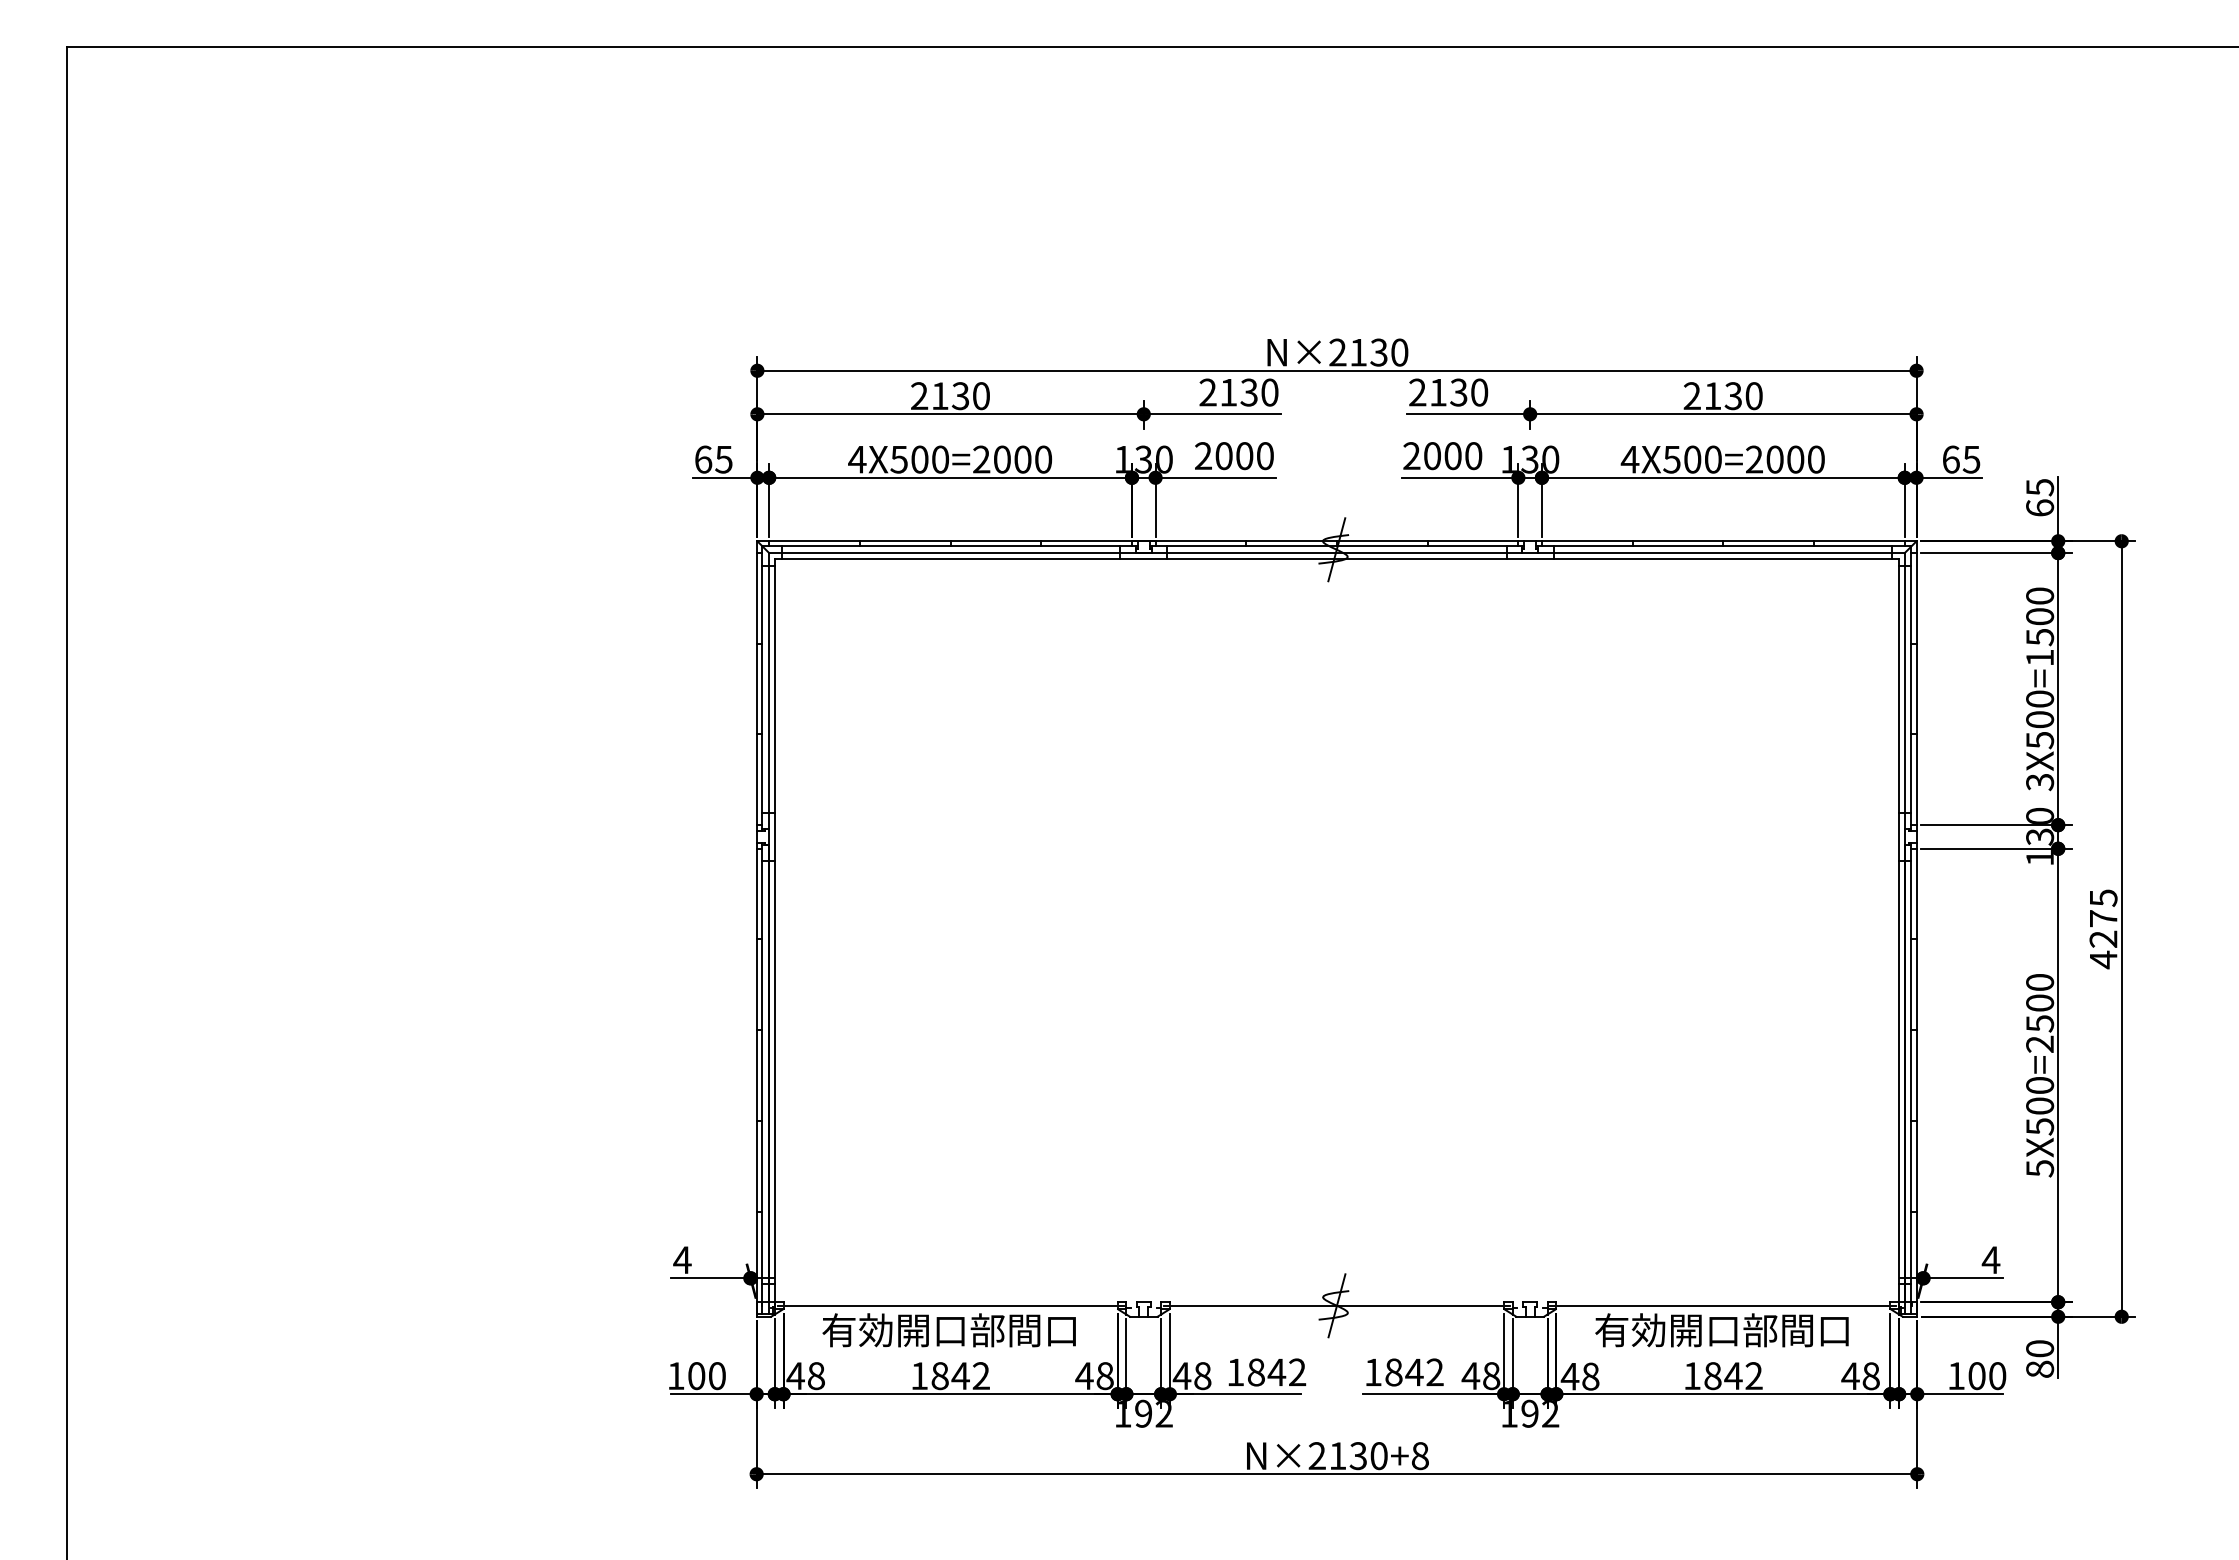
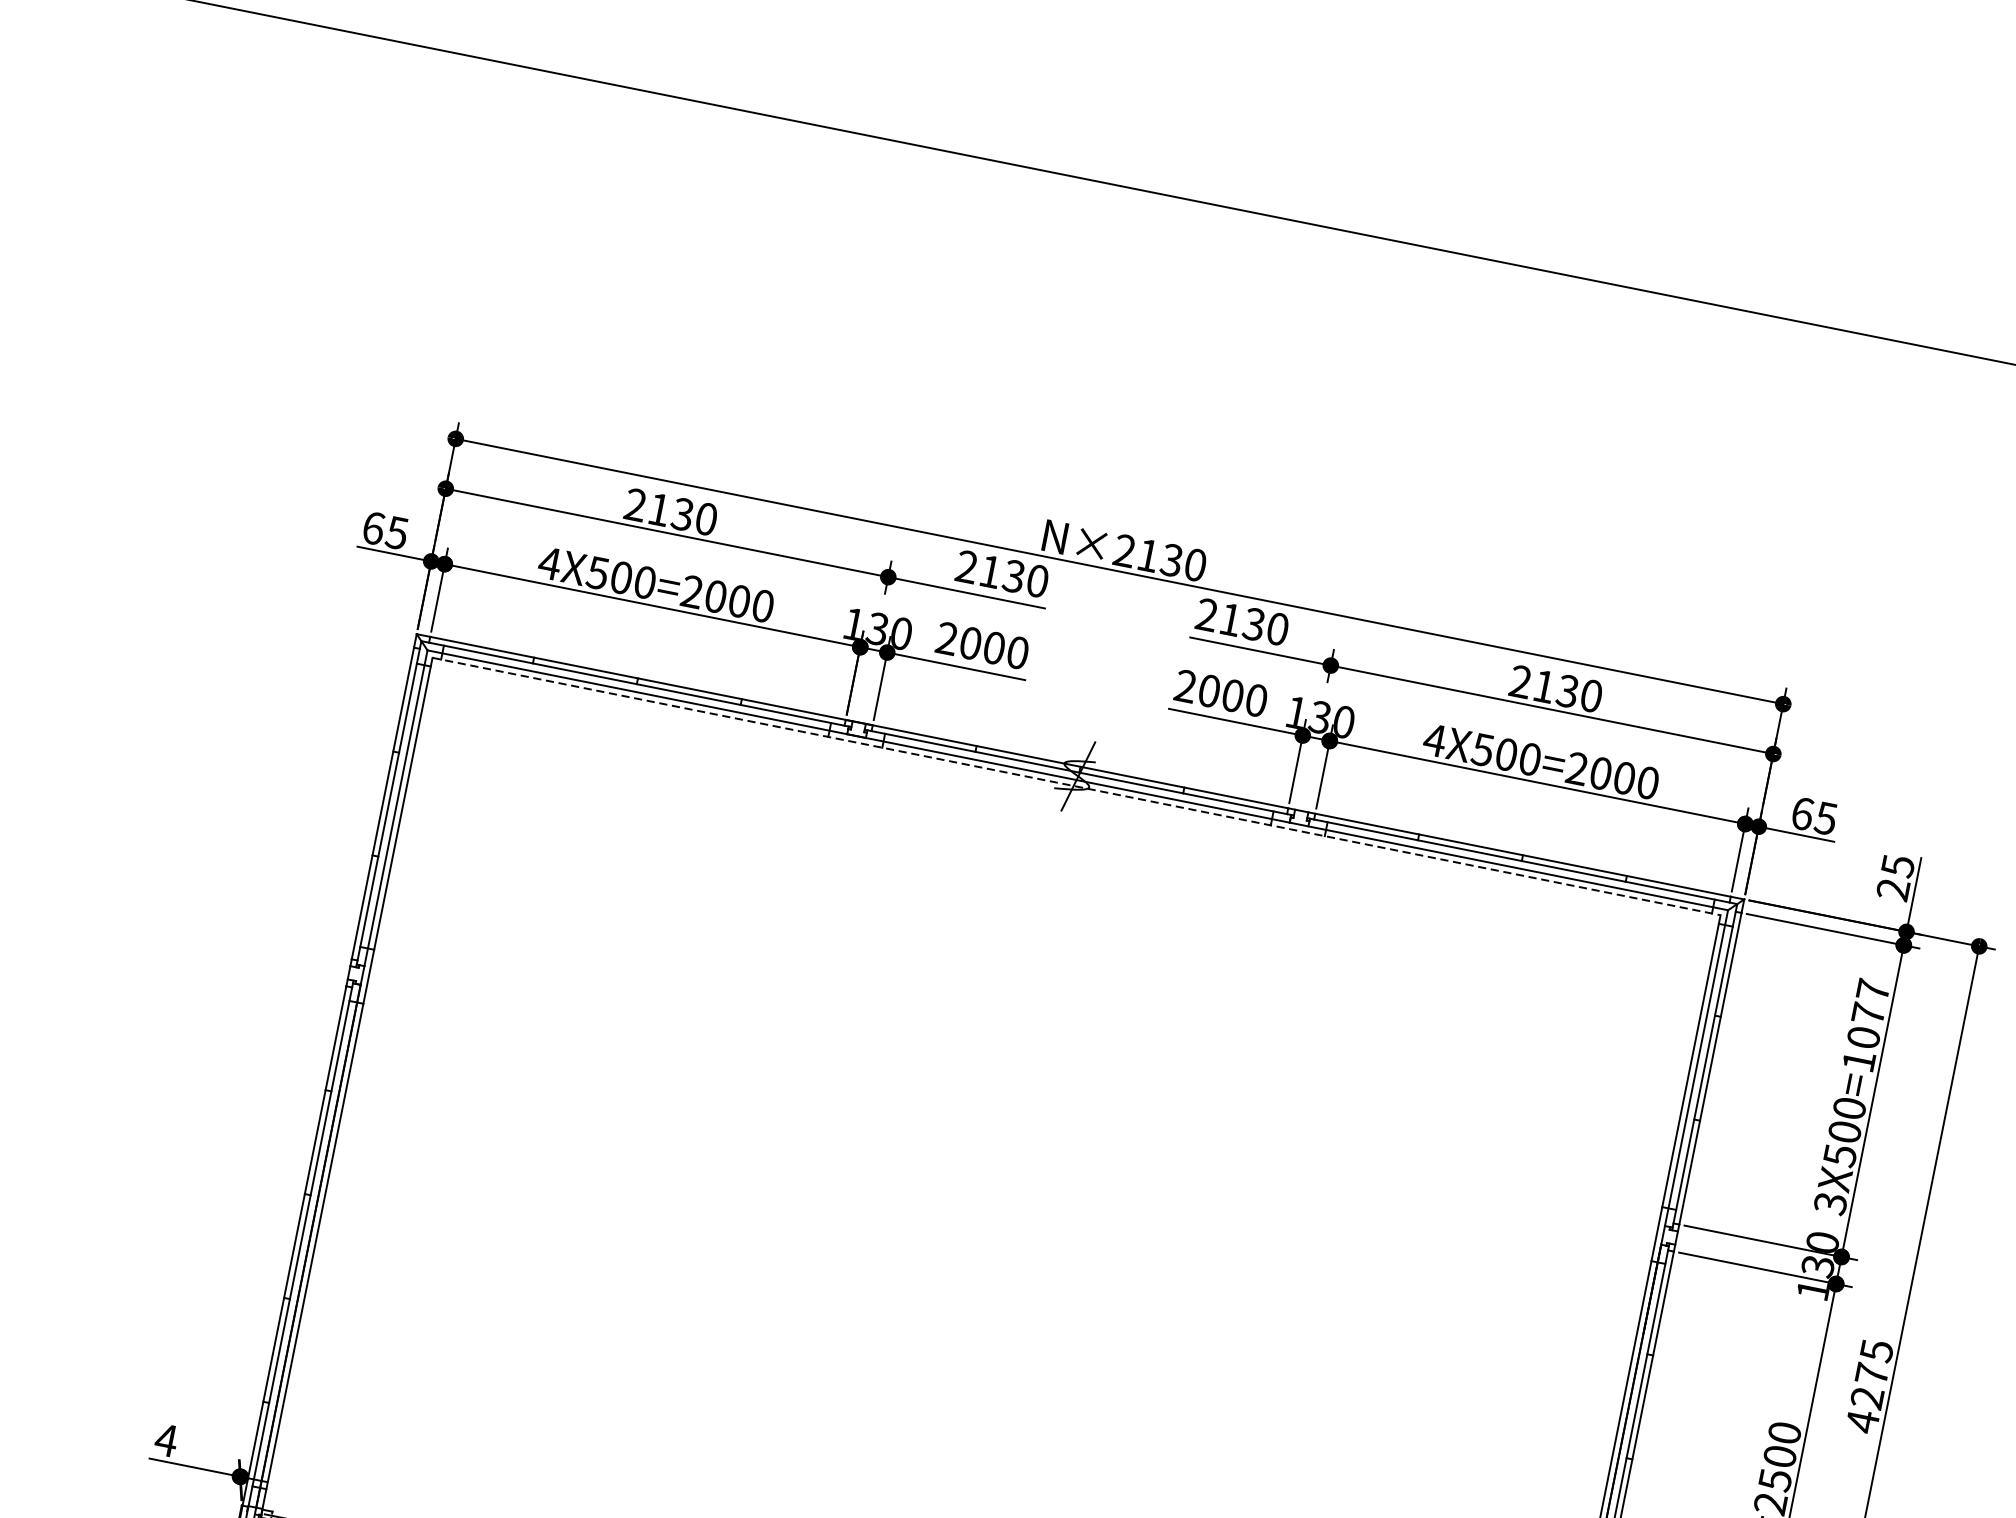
text: (2040, 507) -> (1893, 889), 65 -> 25
line: (1337, 558) -> (1077, 786), solid -> dashed
text: (2040, 616) -> (1869, 1013), 3X500=1500 -> 3X500=1077

